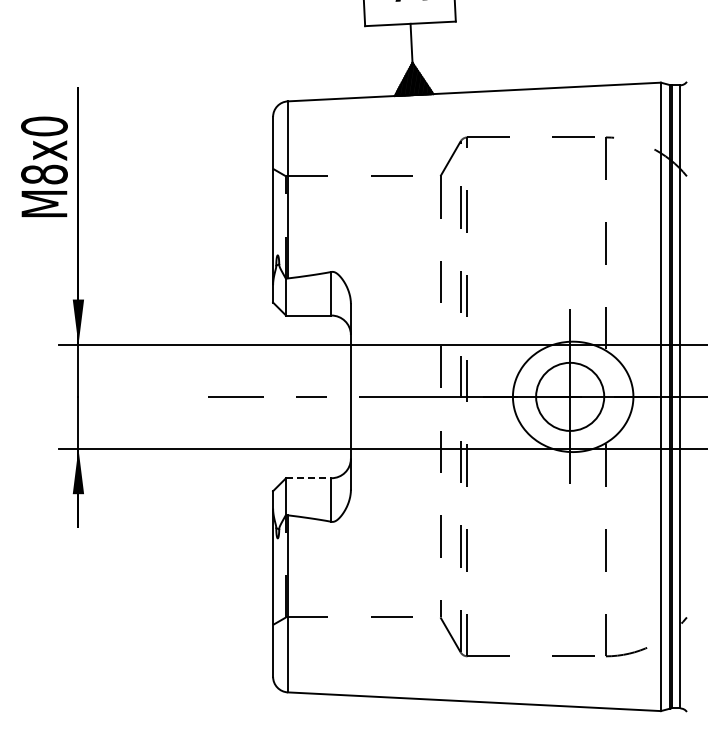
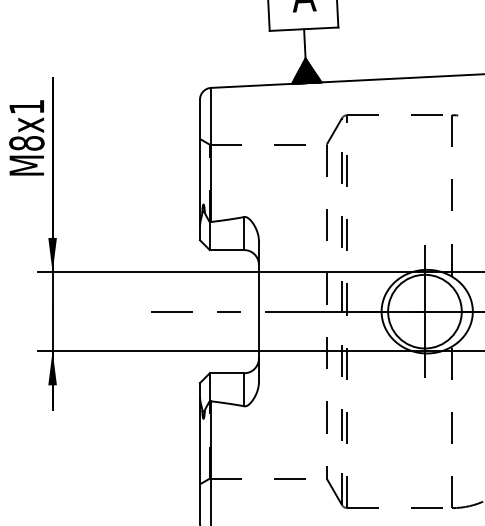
text: (44, 126) -> (26, 106), M8x0 -> M8x1
circle: (569, 396) -> (424, 311), size x1.43
line: (308, 478) -> (226, 373), dashed -> solid

